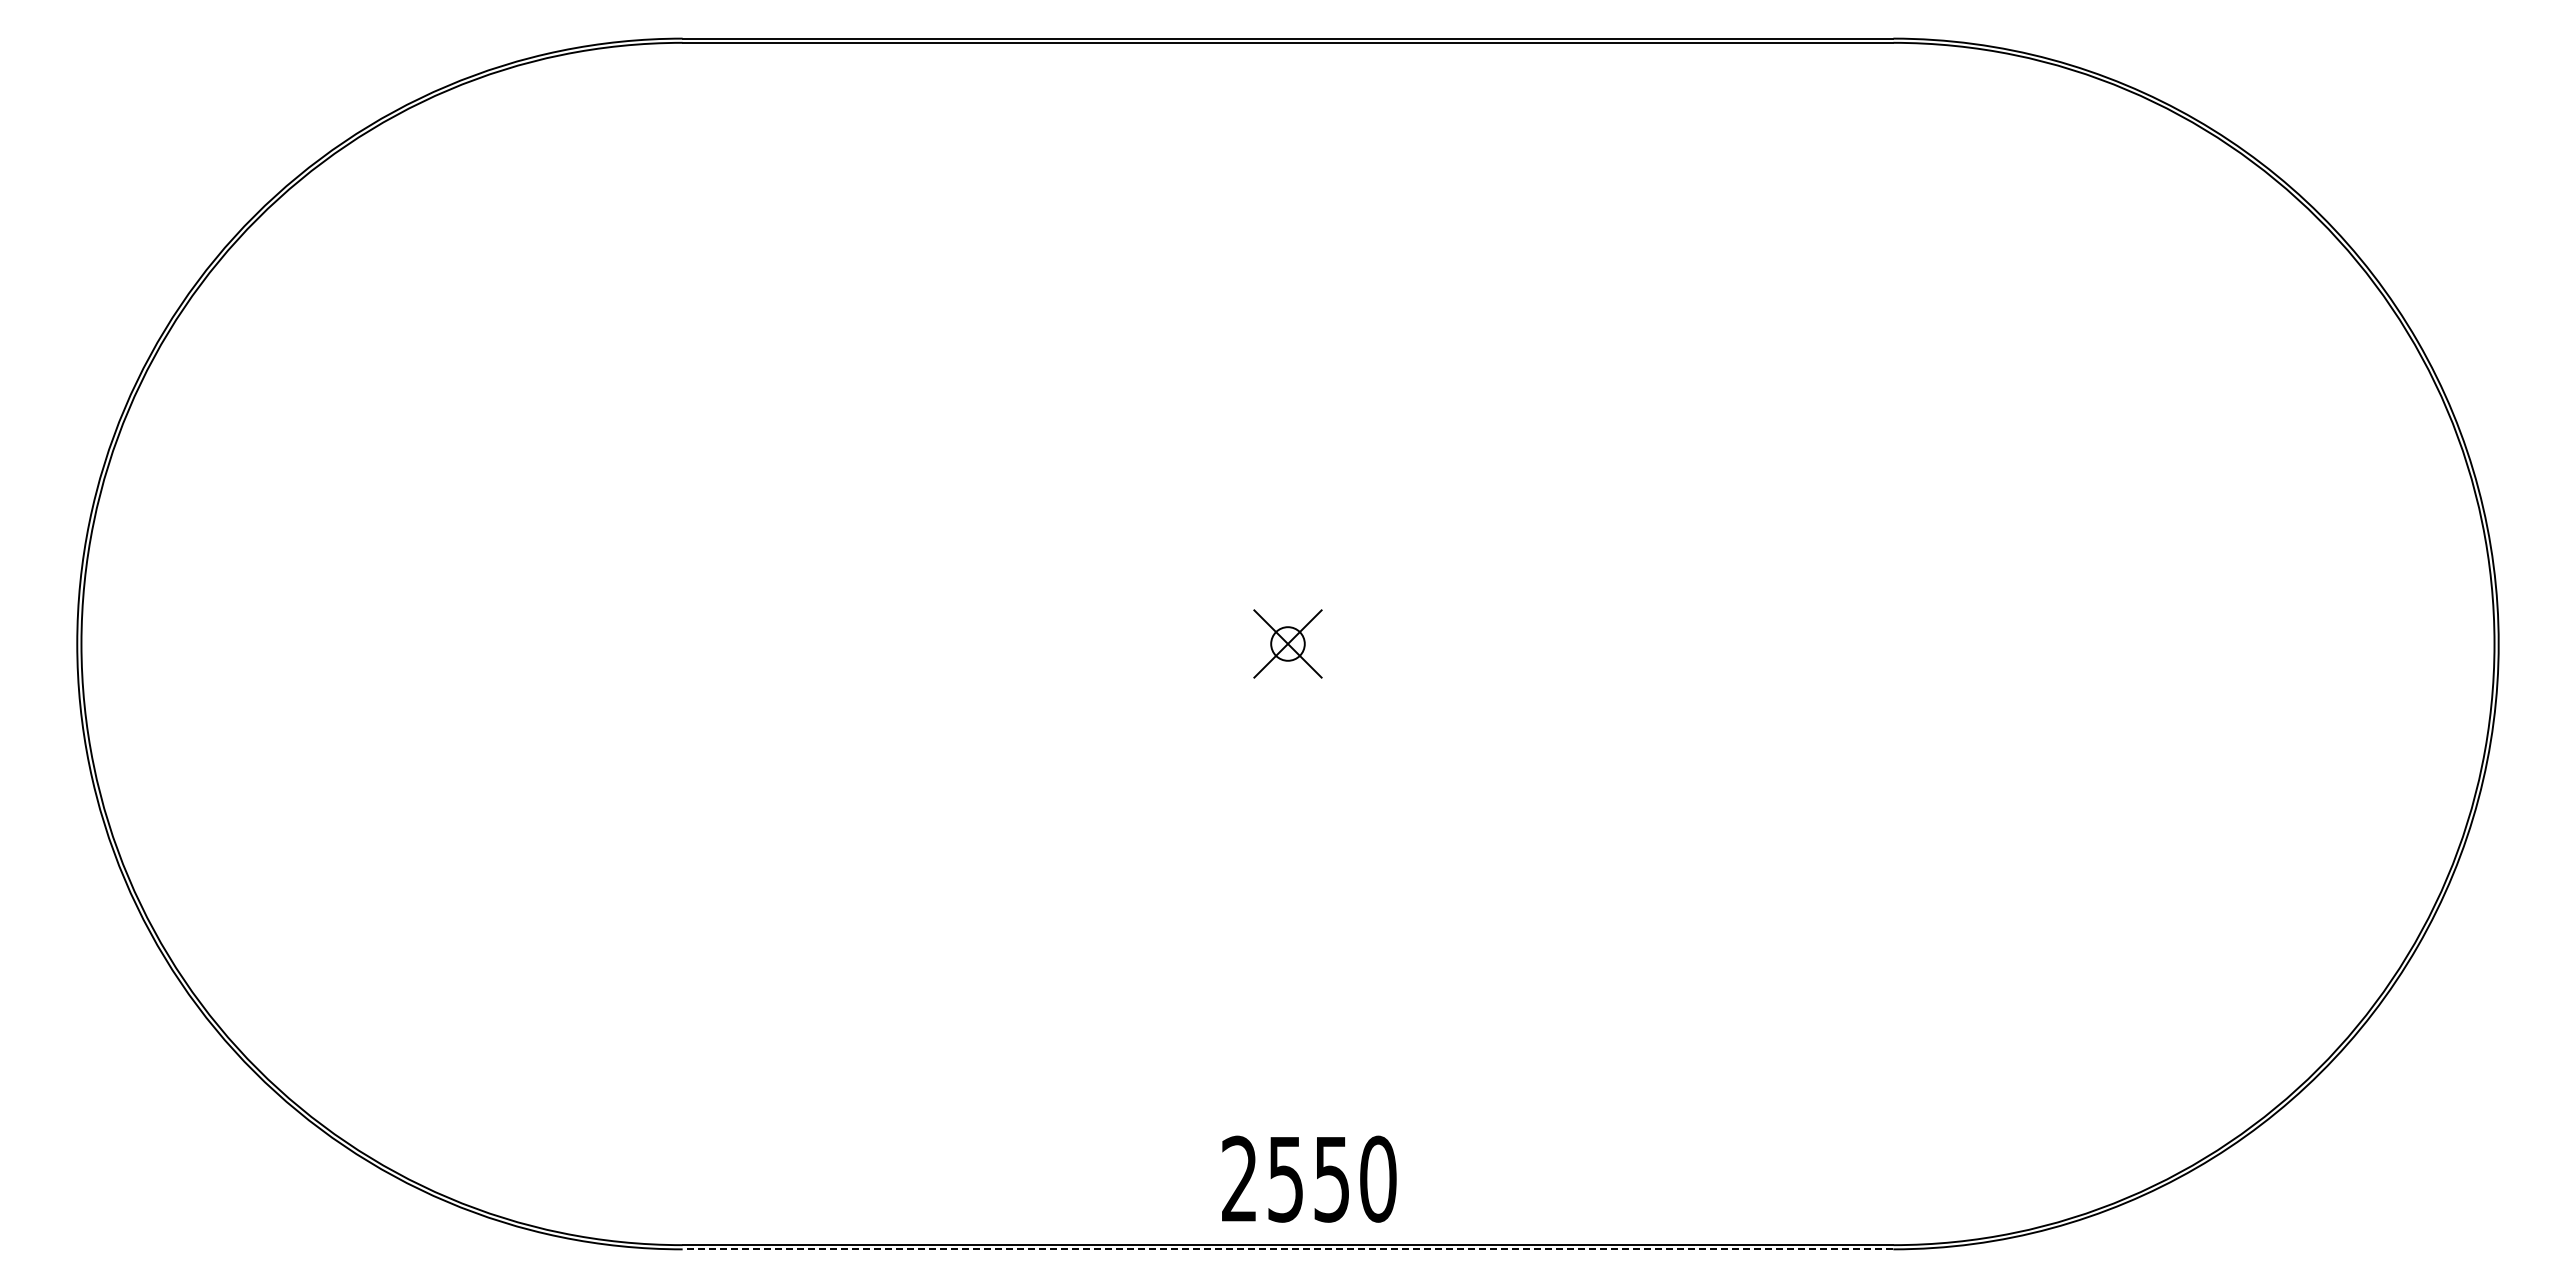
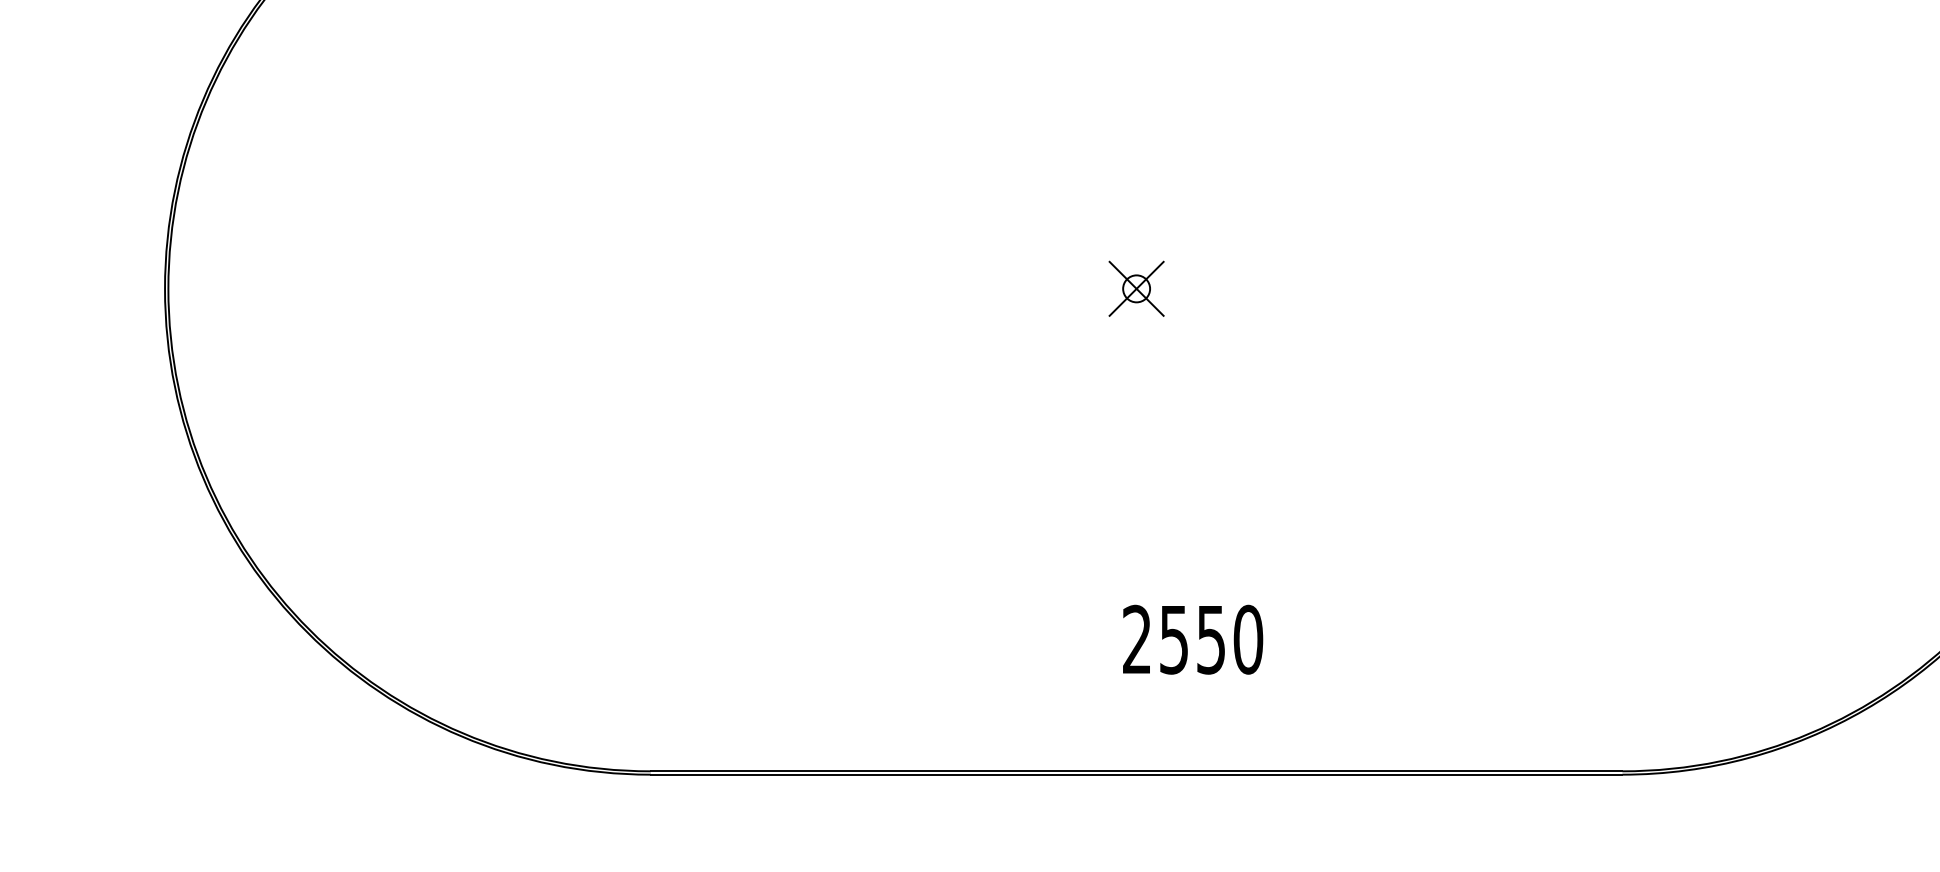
text: (1309, 1178) -> (1193, 639), moved
line: (1287, 1249) -> (1136, 774), dashed -> solid

